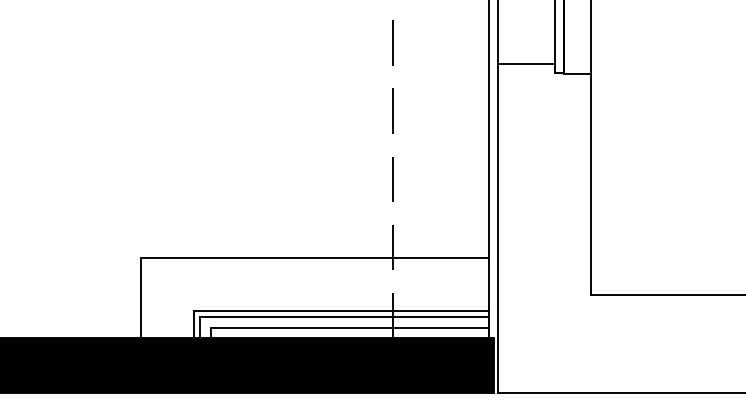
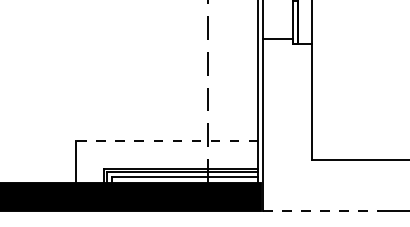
line: (313, 259) -> (166, 141), solid -> dashed
line: (609, 392) -> (321, 211), solid -> dashed

